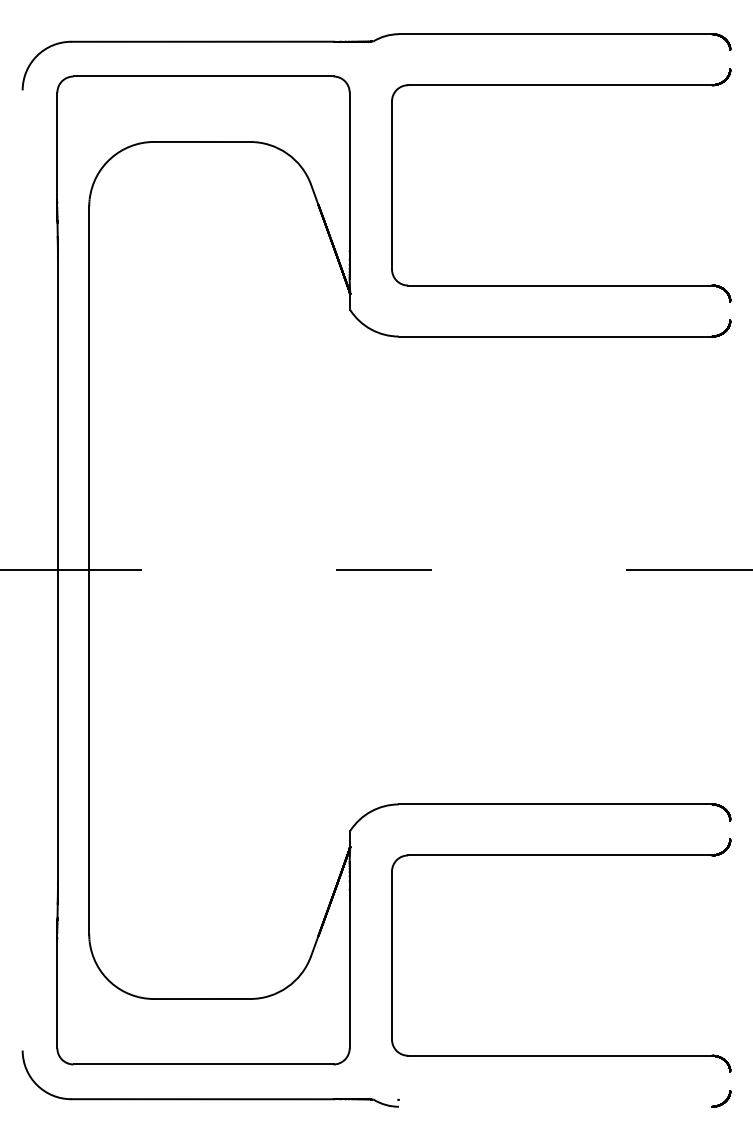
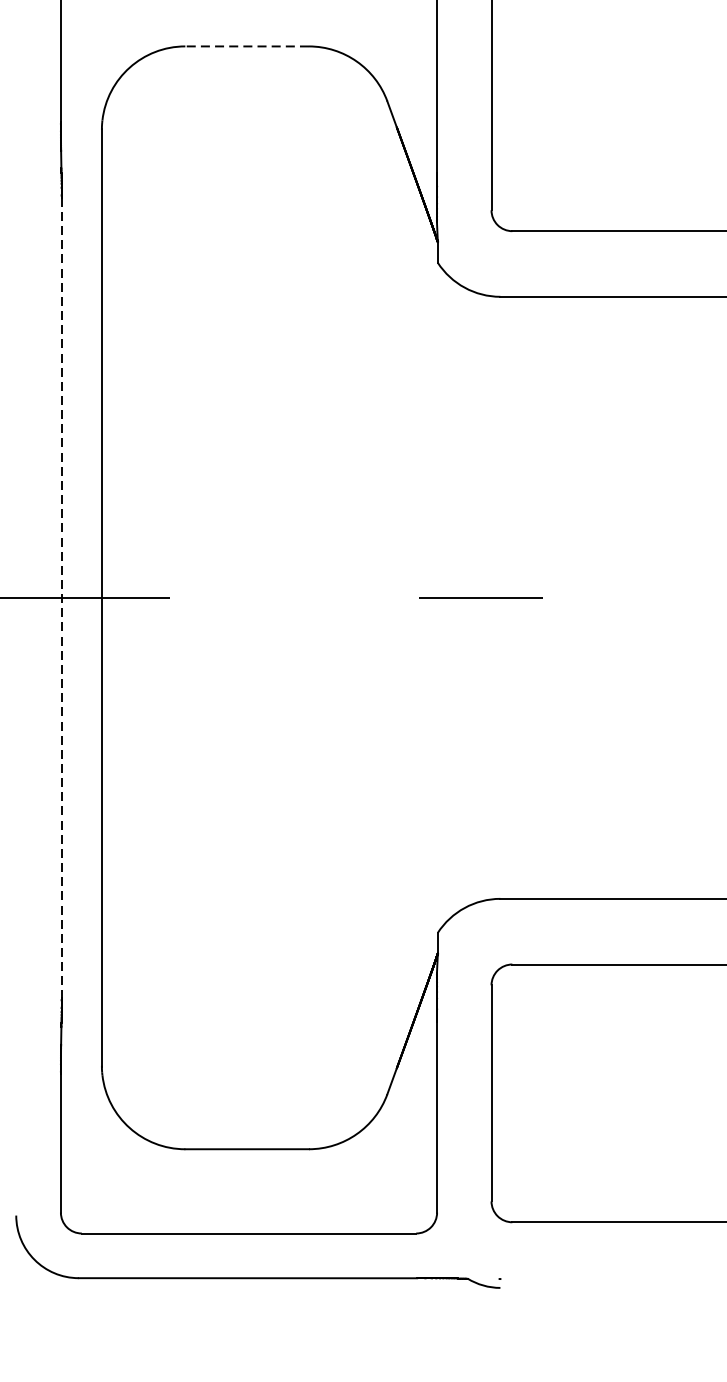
line: (201, 141) -> (246, 45), solid -> dashed
line: (57, 570) -> (61, 597), solid -> dashed

